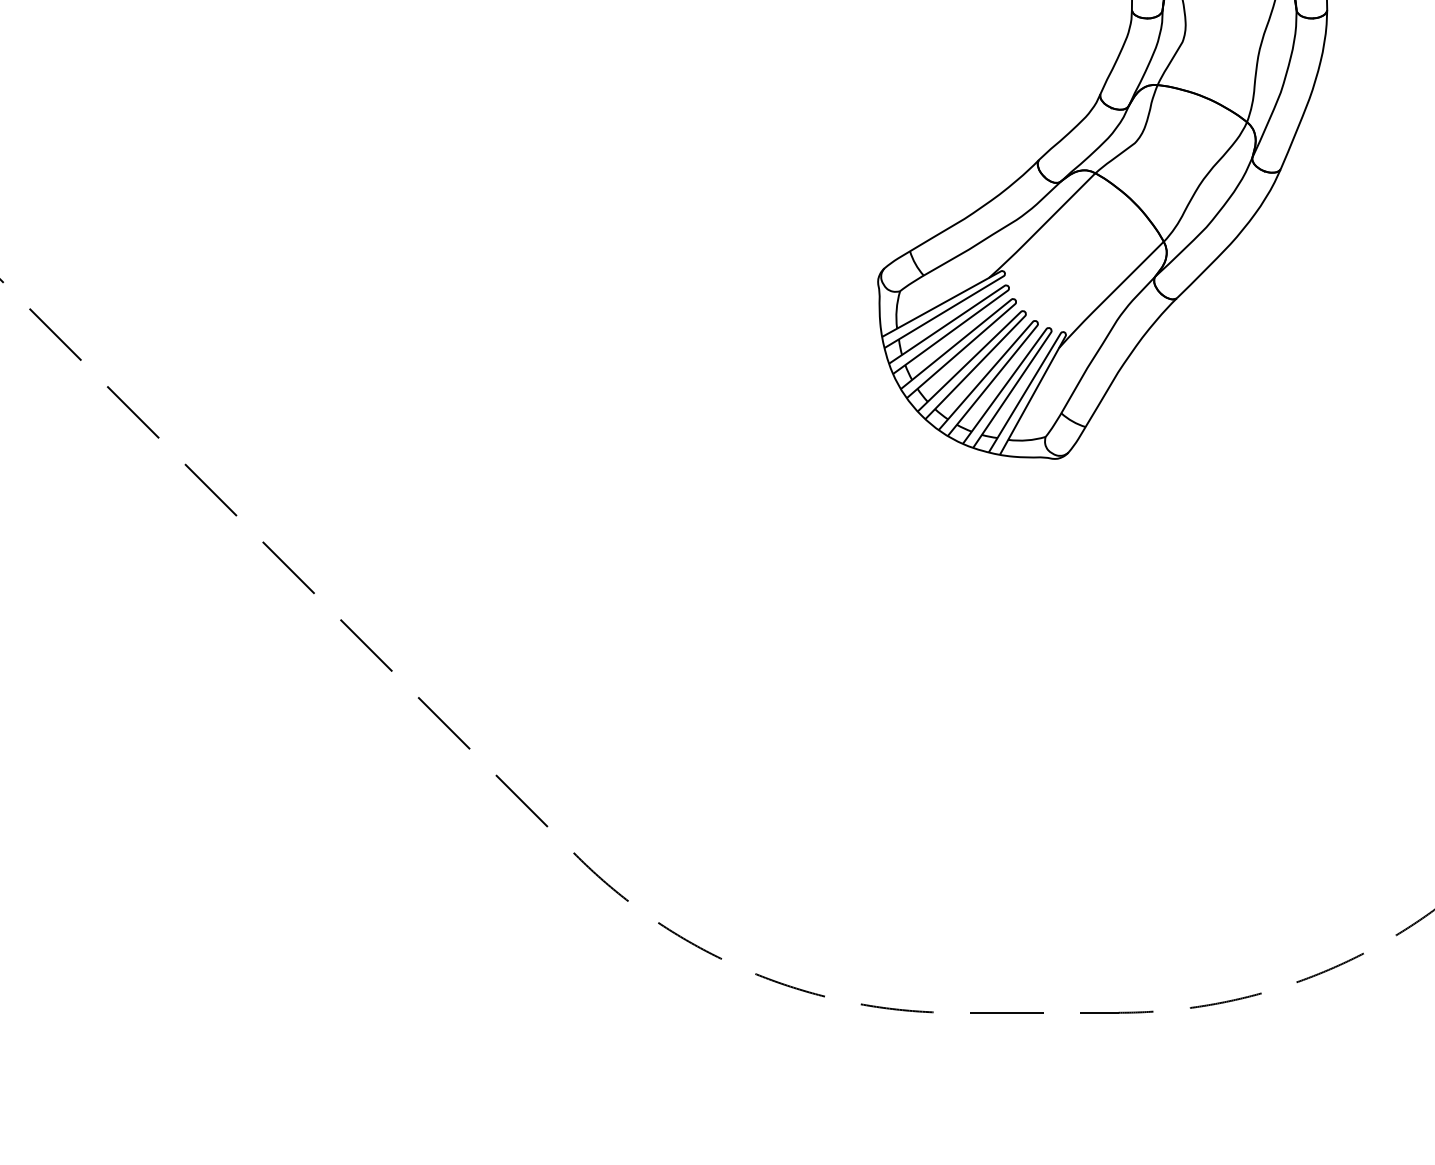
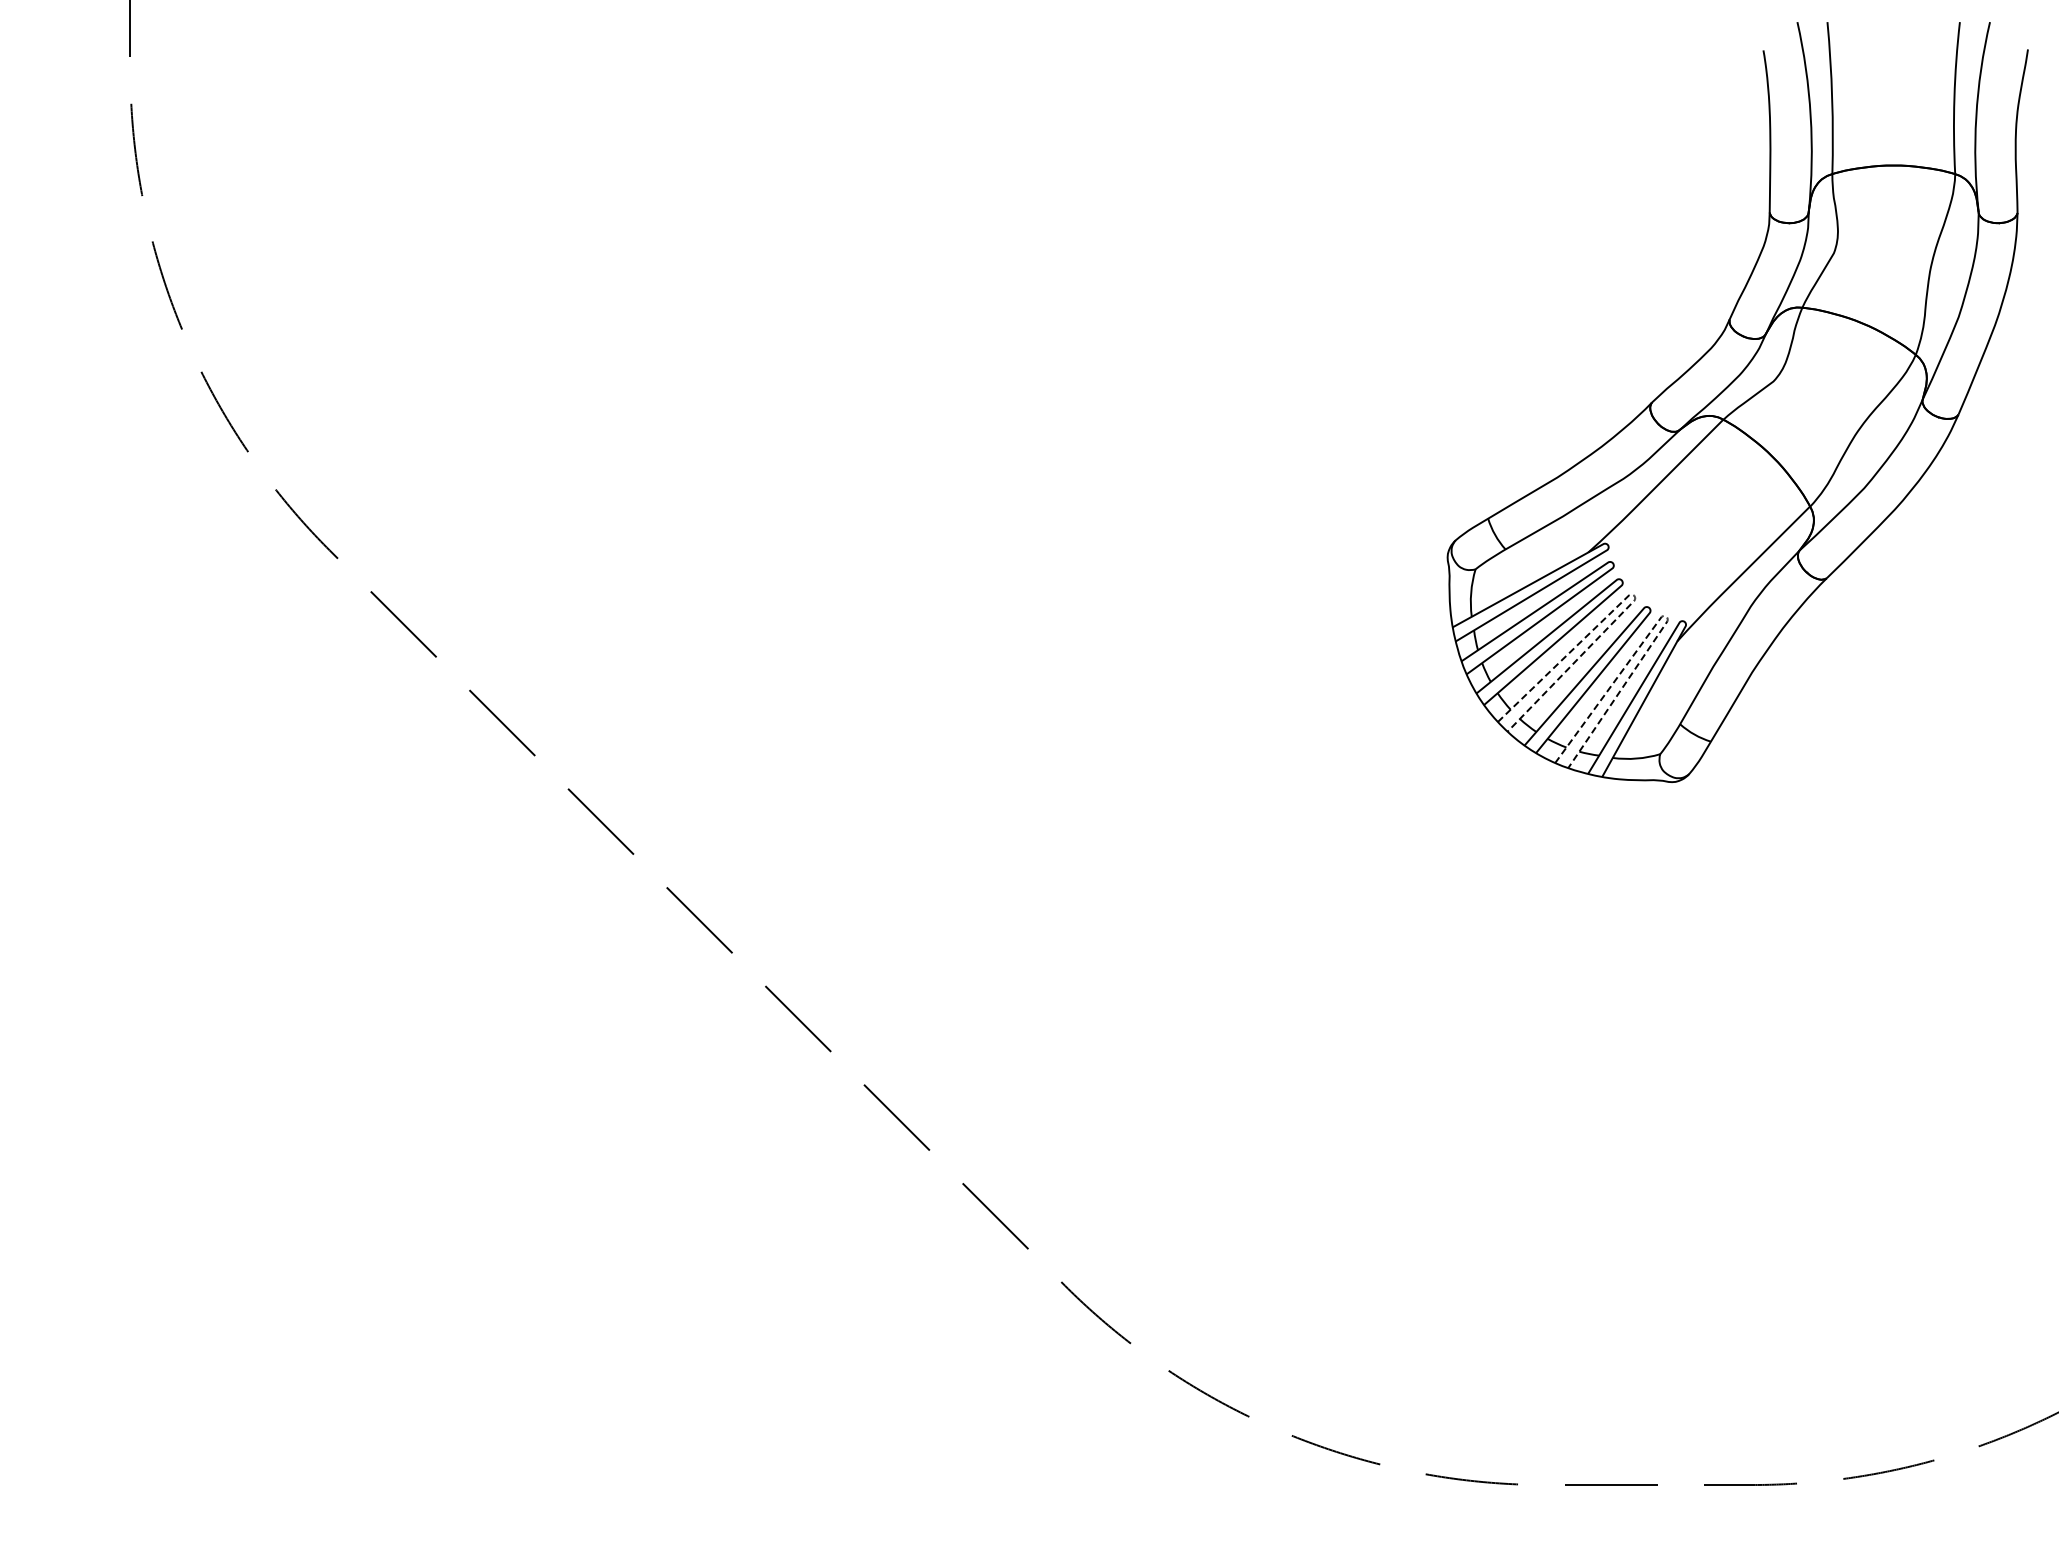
line: (1025, 311) -> (1634, 595), solid -> dashed
line: (1049, 328) -> (1665, 616), solid -> dashed

